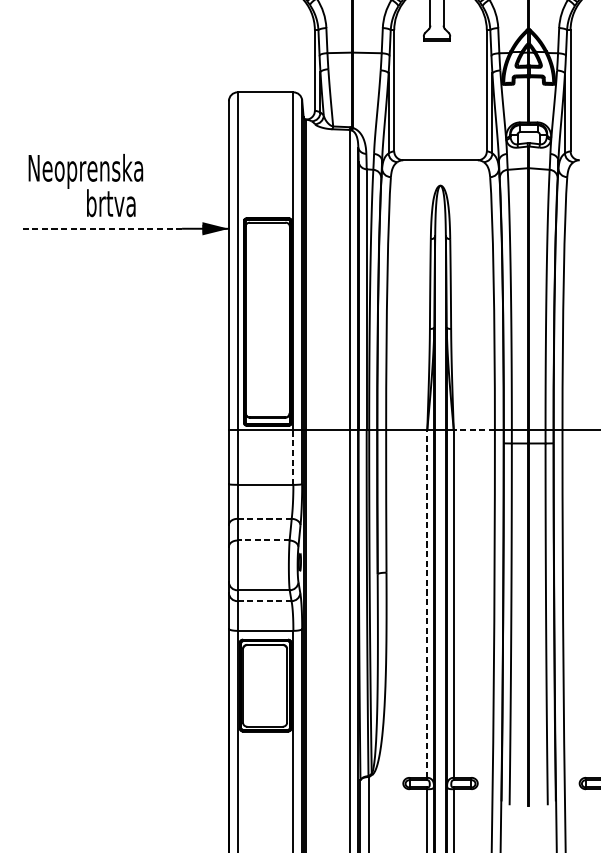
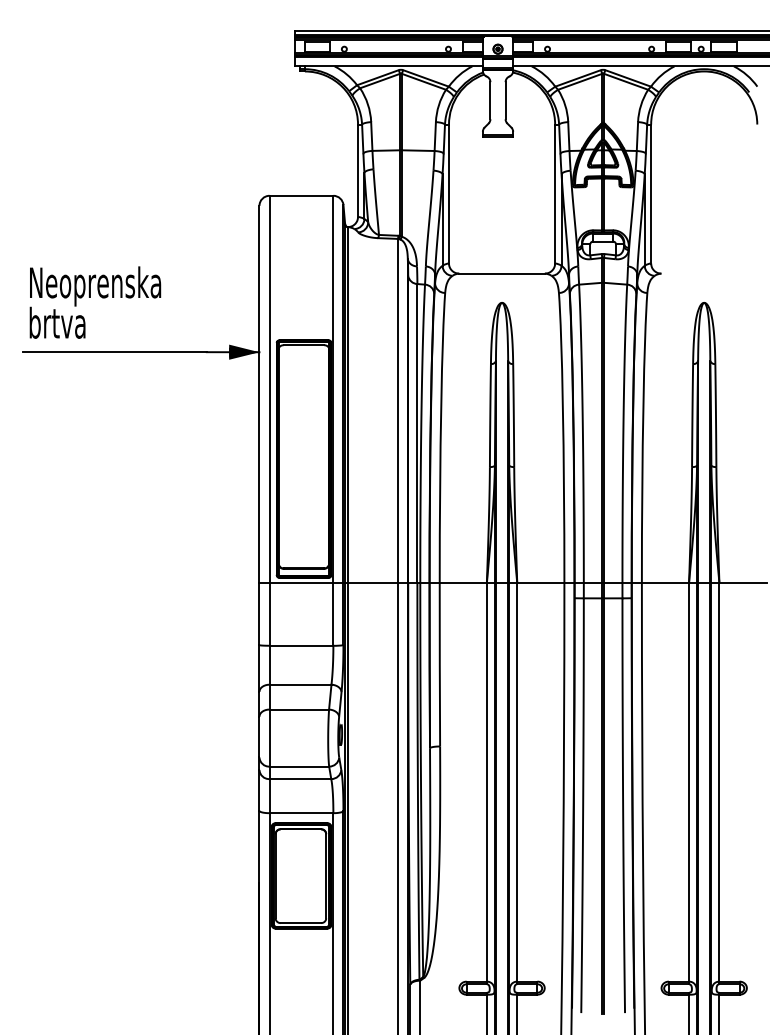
text: (111, 202) -> (57, 322), moved
line: (102, 229) -> (114, 352), dashed -> solid
line: (474, 429) -> (540, 582), dashed -> solid
line: (293, 456) -> (333, 613), dashed -> solid
line: (264, 518) -> (300, 684), dashed -> solid
line: (263, 540) -> (299, 709), dashed -> solid
line: (264, 601) -> (300, 779), dashed -> solid
line: (426, 603) -> (486, 781), dashed -> solid

